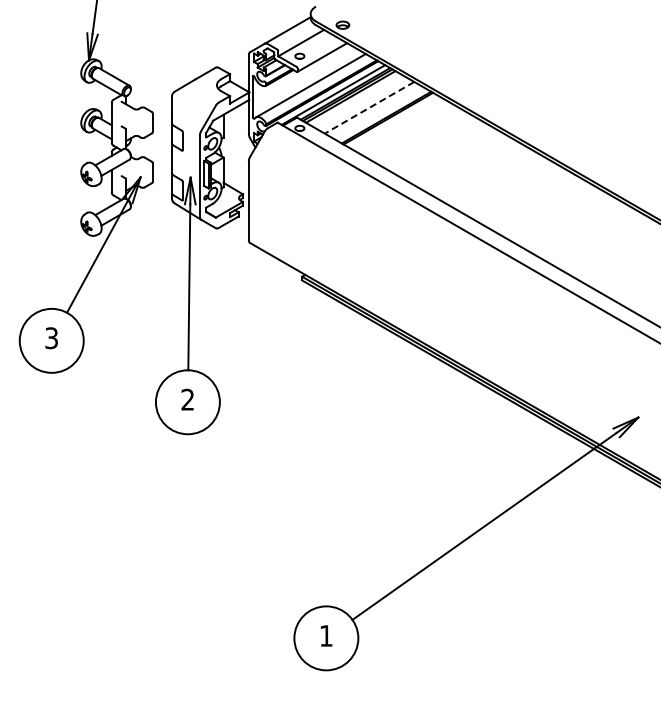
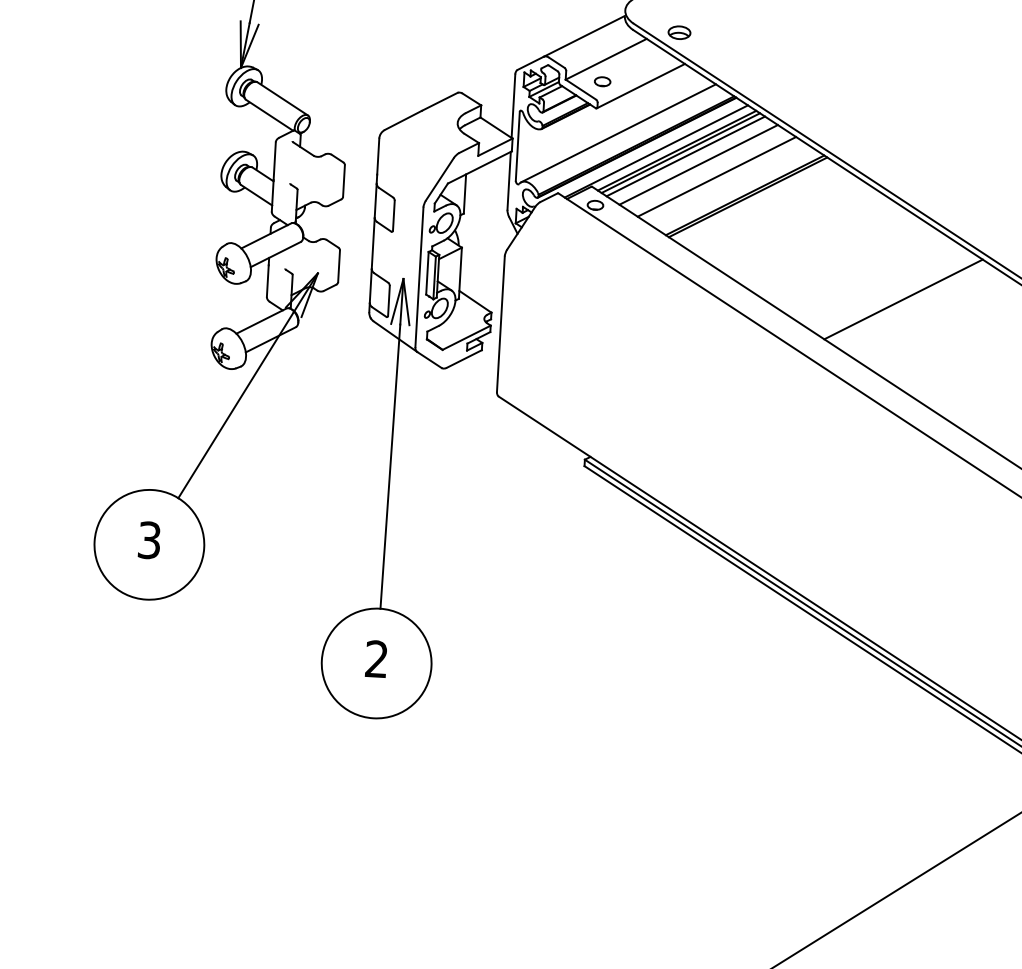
line: (358, 101) -> (698, 164), added
line: (369, 107) -> (716, 176), dashed -> solid
line: (481, 172) -> (902, 298), added

